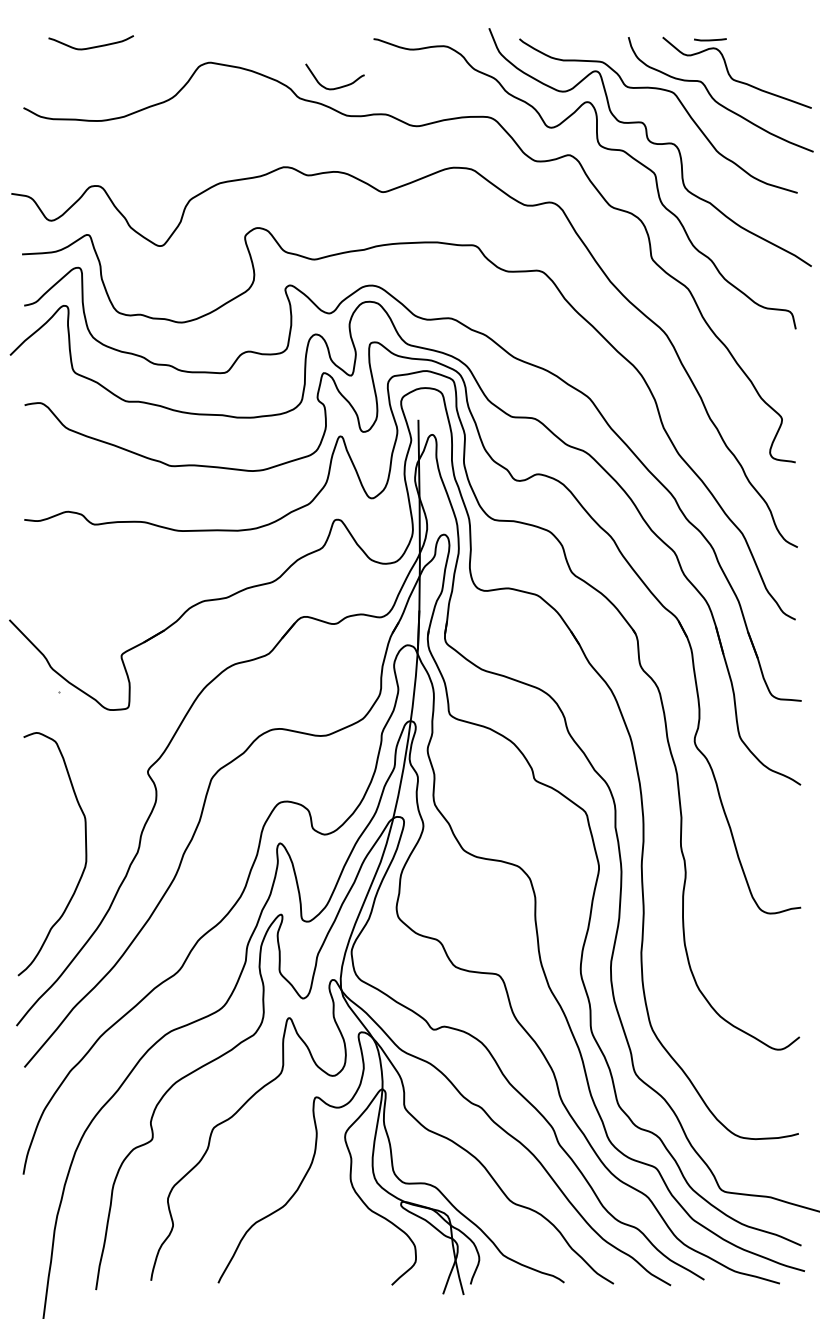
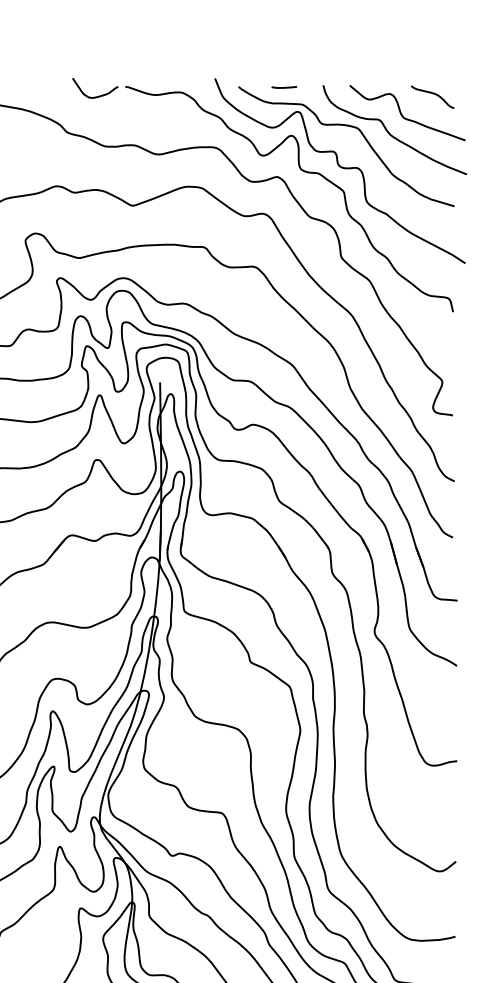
line: (710, 39) -> (284, 87), moved
curve: (769, 48) -> (432, 94), added
curve: (335, 87) -> (95, 96), moved

